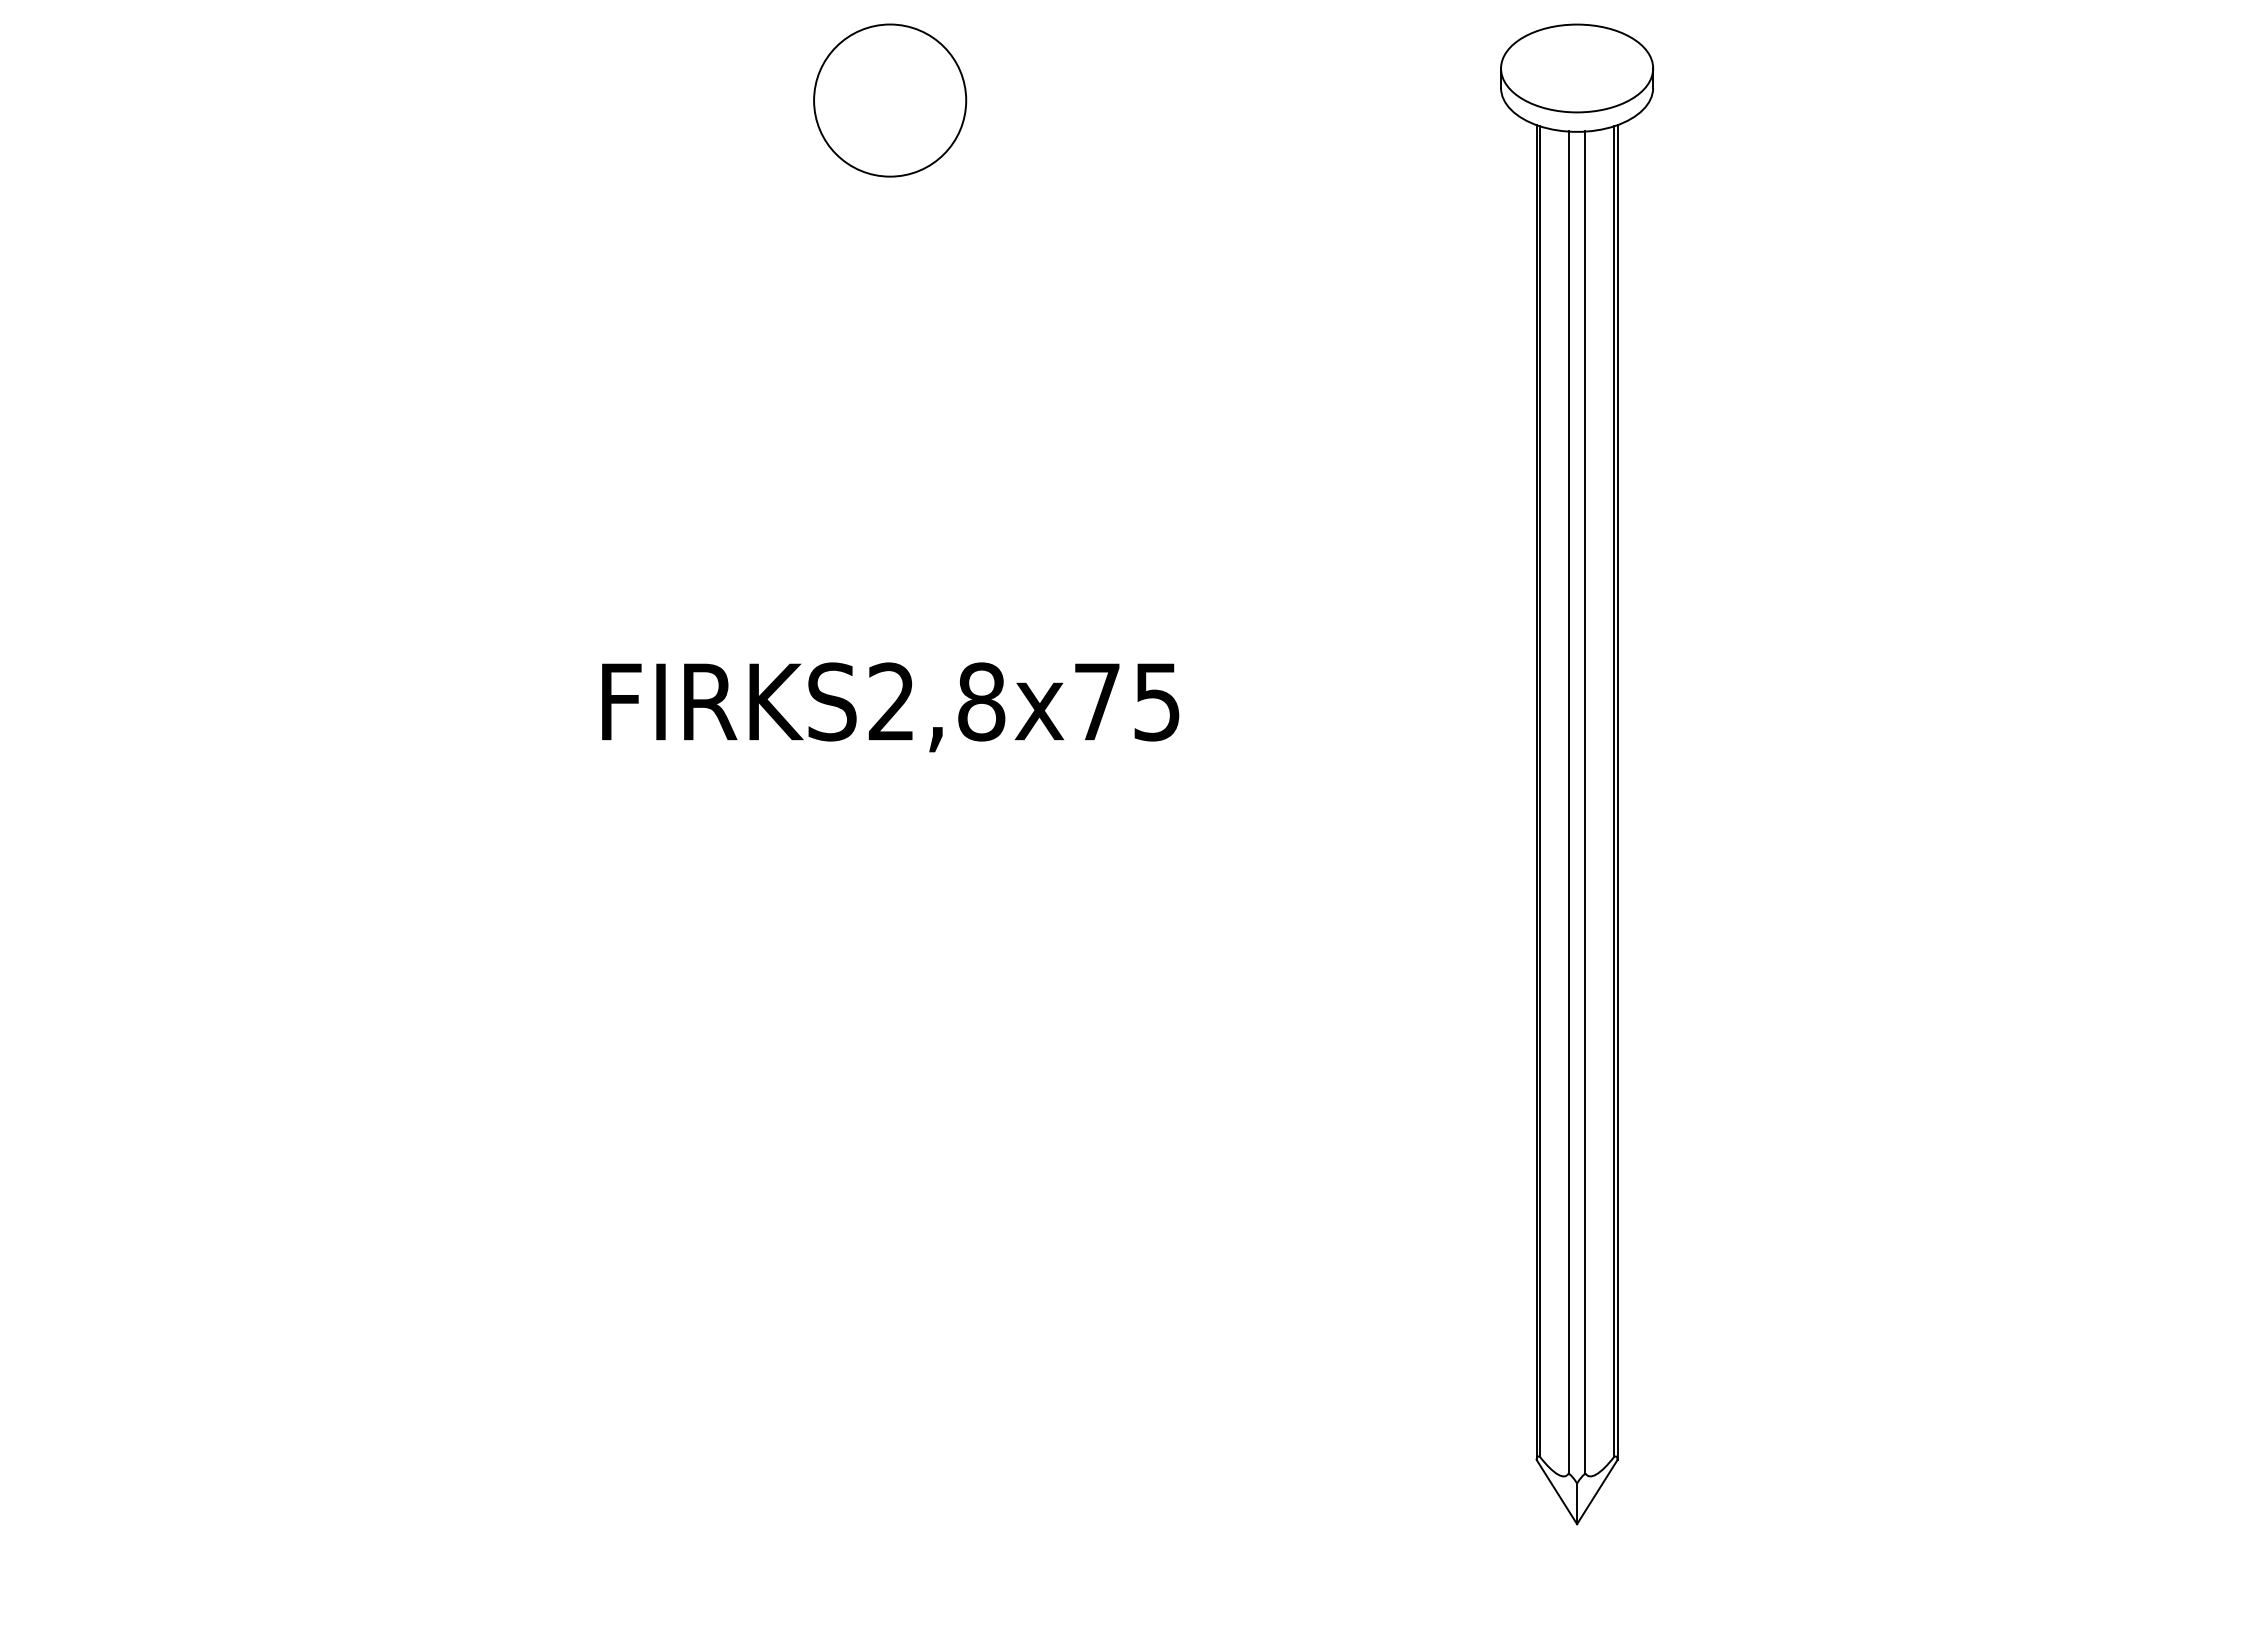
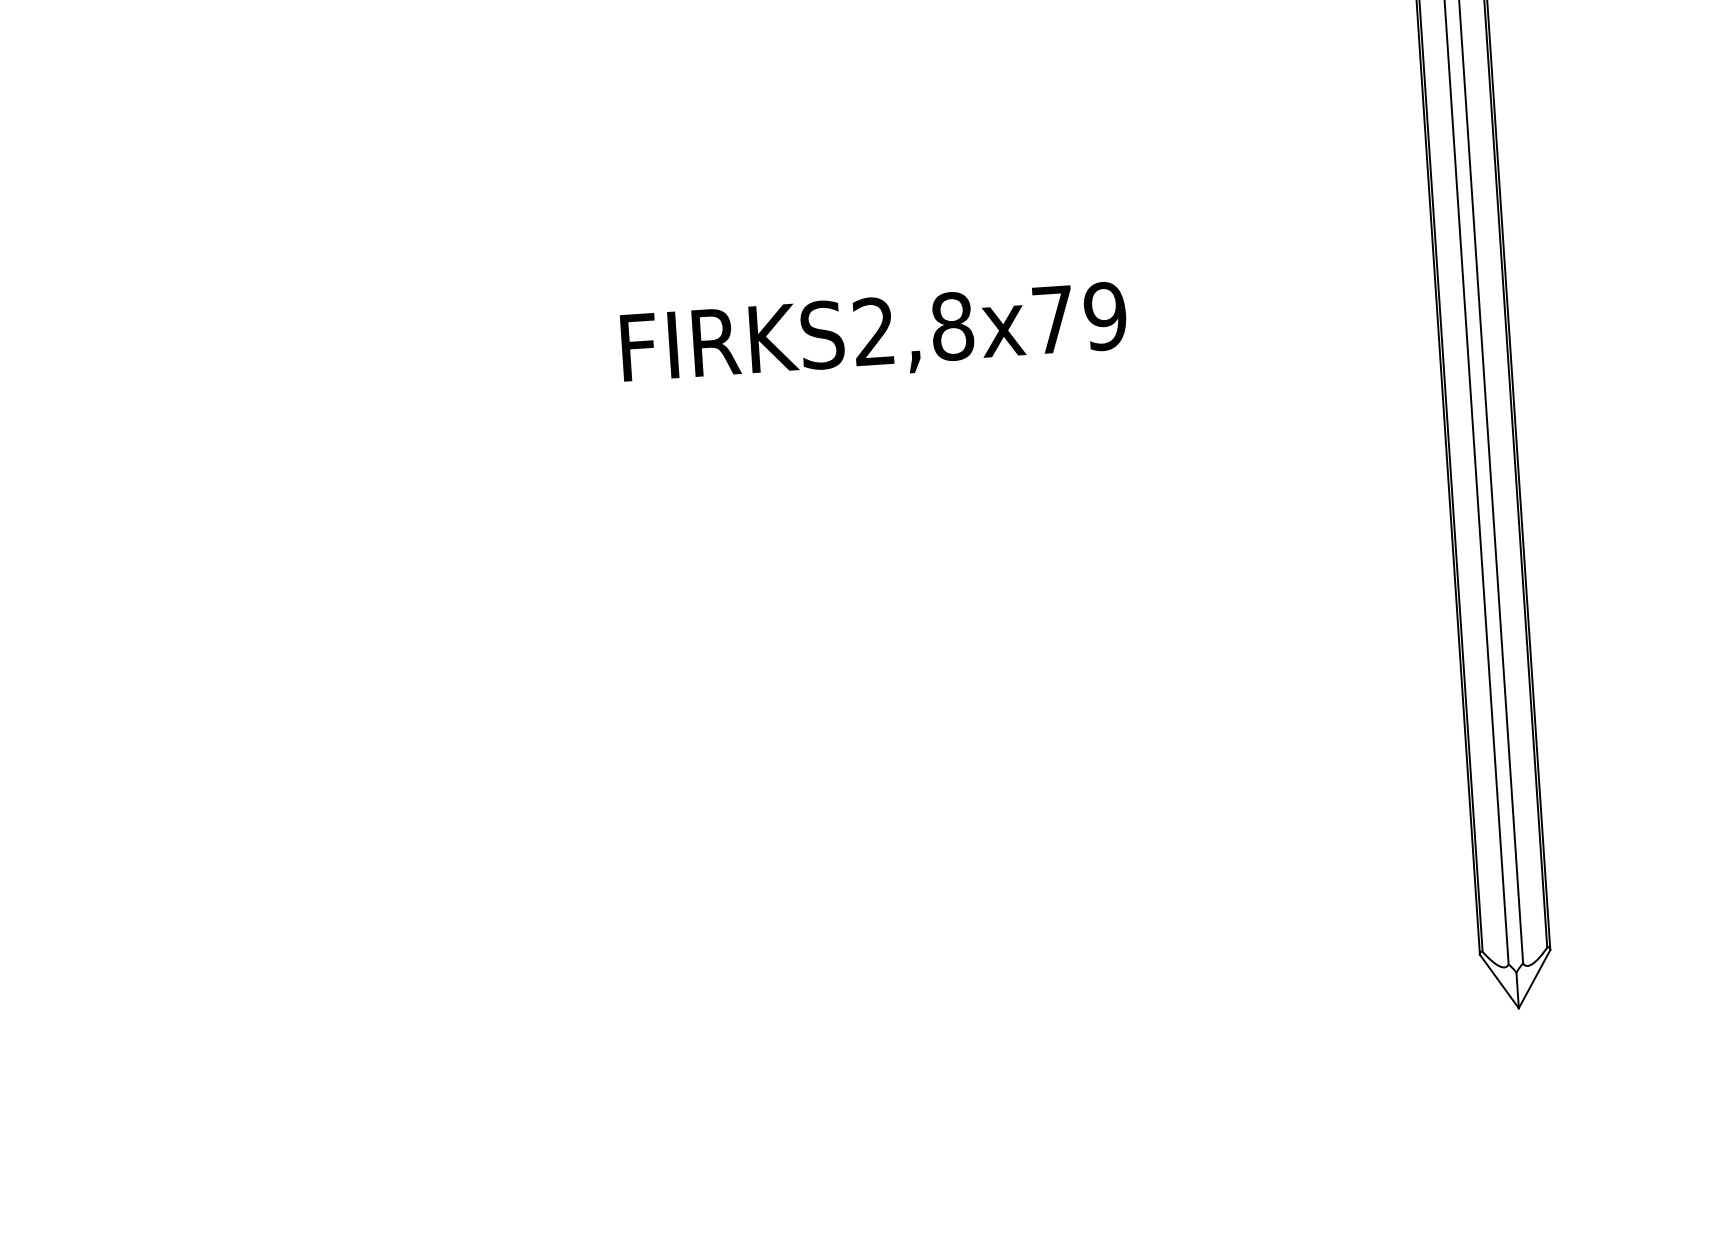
text: (1156, 701) -> (1104, 316), FIRKS2,8x75 -> FIRKS2,8x79

